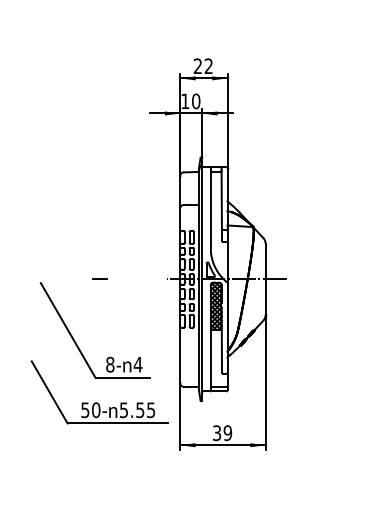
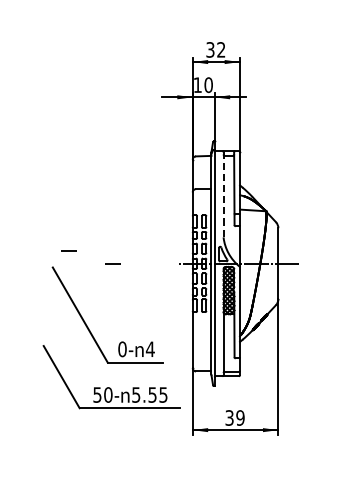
text: (197, 66) -> (209, 50), 22 -> 32
line: (211, 211) -> (224, 195), solid -> dashed
line: (56, 265) -> (68, 249), added
text: (110, 364) -> (122, 349), 8- -> 0-

